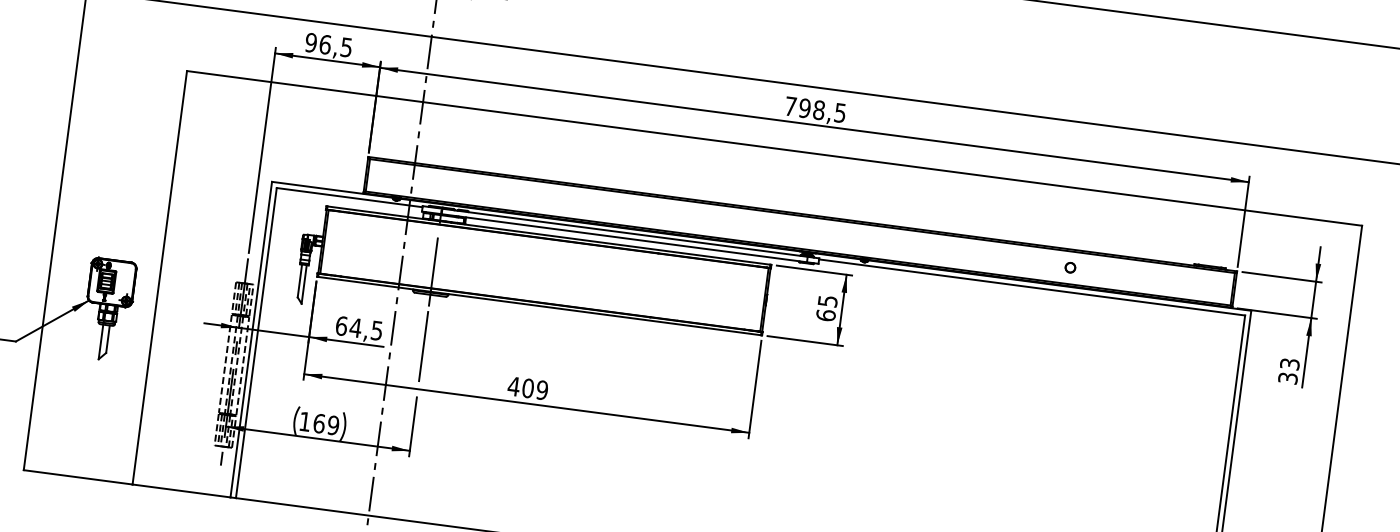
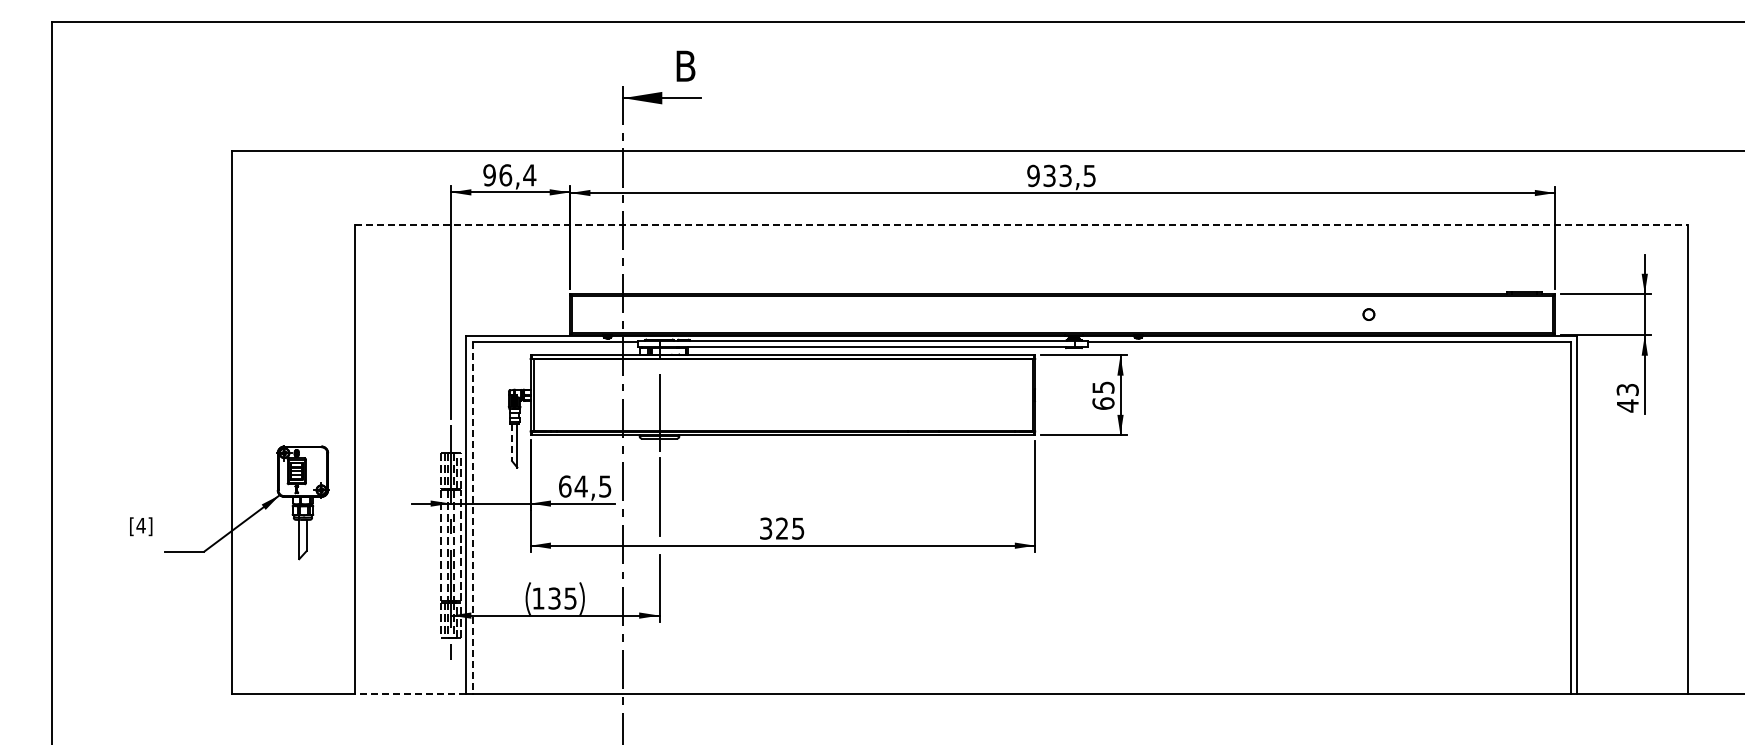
text: (346, 47) -> (529, 175), 96,5 -> 96,4
text: (804, 107) -> (1049, 175), 798,5 -> 933,5
line: (775, 148) -> (1022, 224), solid -> dashed
line: (300, 281) -> (512, 442), solid -> dashed
line: (256, 343) -> (472, 518), solid -> dashed
text: (1287, 377) -> (1627, 405), 33 -> 43
text: (527, 388) -> (781, 528), 409 -> 325
text: (326, 424) -> (562, 598), 169 -> 135
line: (181, 490) -> (410, 693), solid -> dashed

